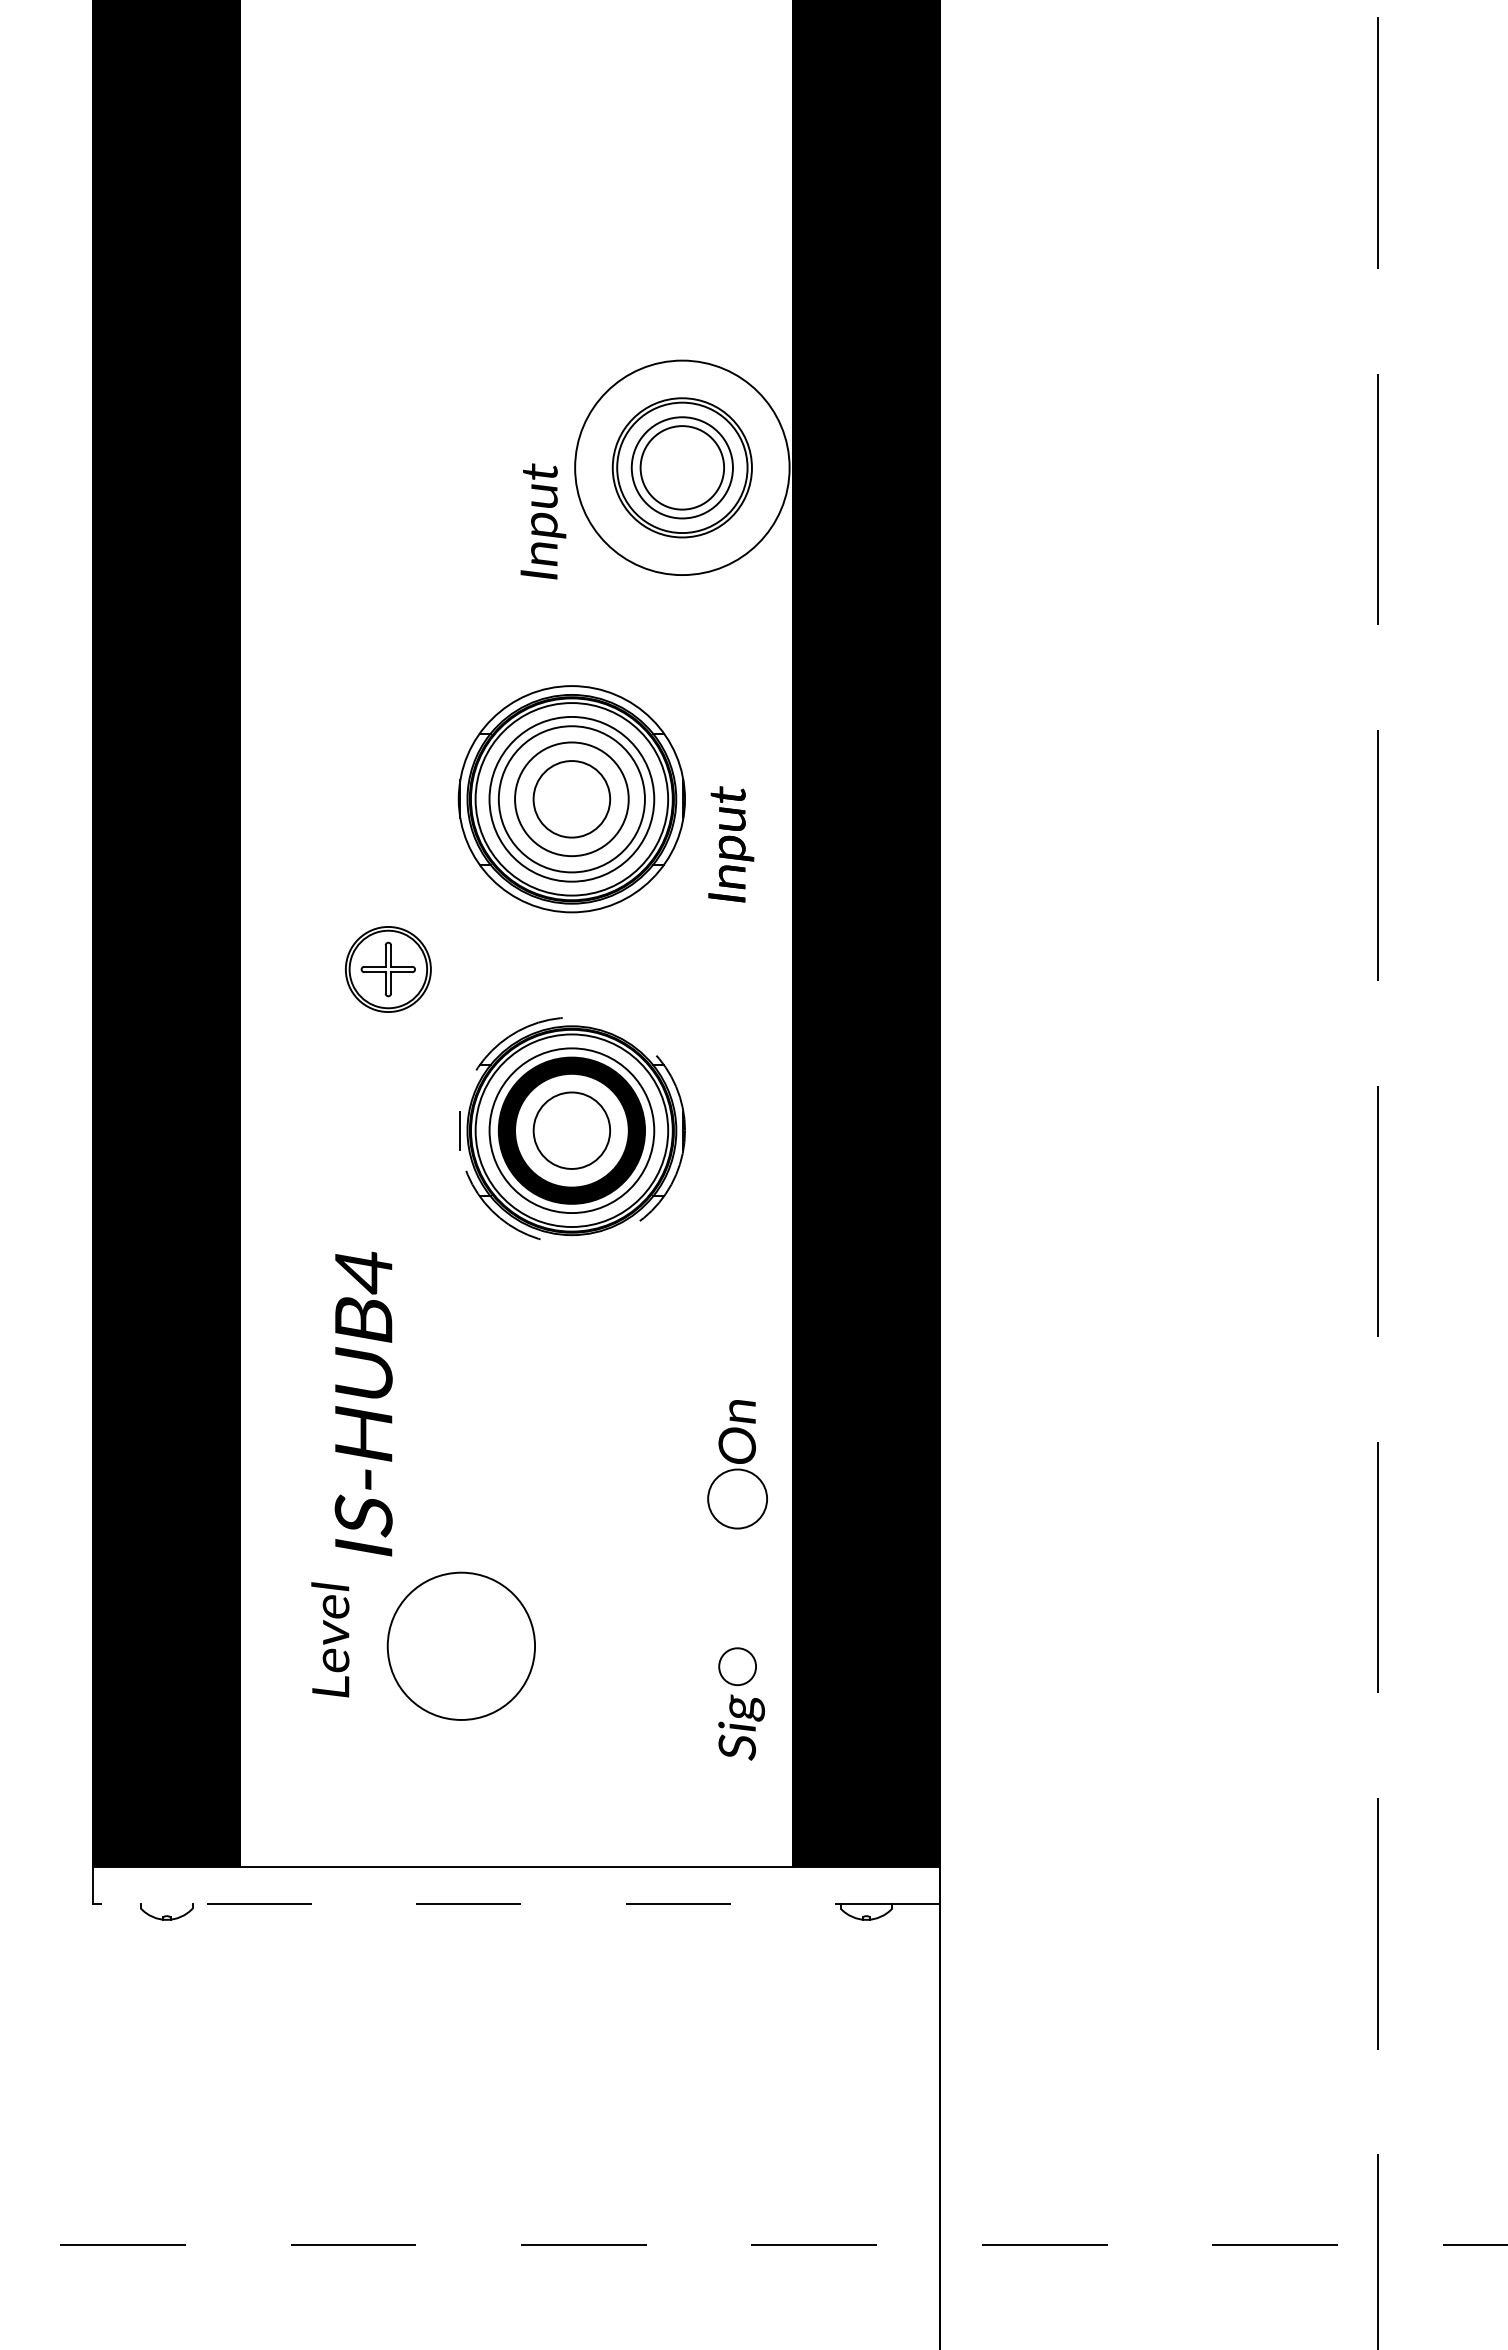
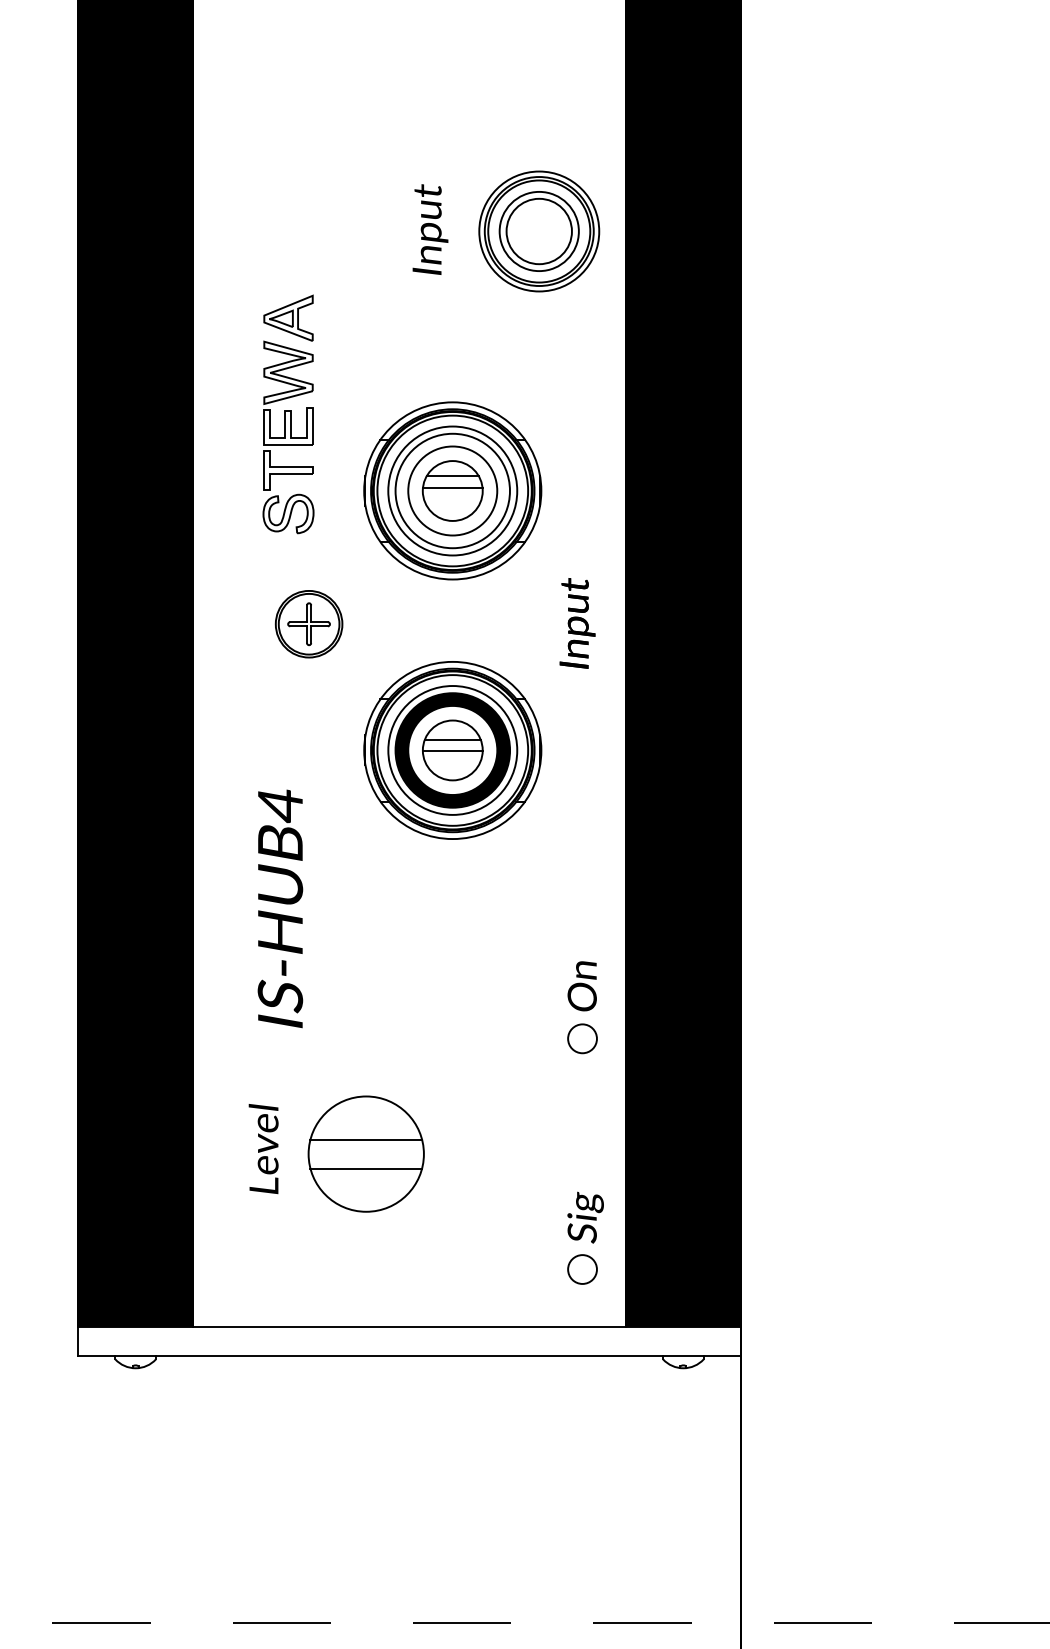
circle: (681, 467) -> (538, 231), size x0.71
text: (543, 521) -> (430, 229), moved
part: (361, 701) -> (288, 414), added
line: (571, 780) -> (452, 476), added
line: (571, 794) -> (452, 487), added
text: (731, 844) -> (577, 623), moved
line: (571, 1117) -> (452, 740), added
circle: (571, 1130) -> (452, 750), dashed -> solid
line: (571, 1131) -> (452, 751), added
text: (363, 1403) -> (280, 908), moved
circle: (737, 1498) -> (582, 1038), size x0.62
line: (461, 1628) -> (366, 1140), added
line: (461, 1664) -> (366, 1168), added
circle: (737, 1666) -> (582, 1269), moved
line: (516, 1904) -> (409, 1356), dashed -> solid

